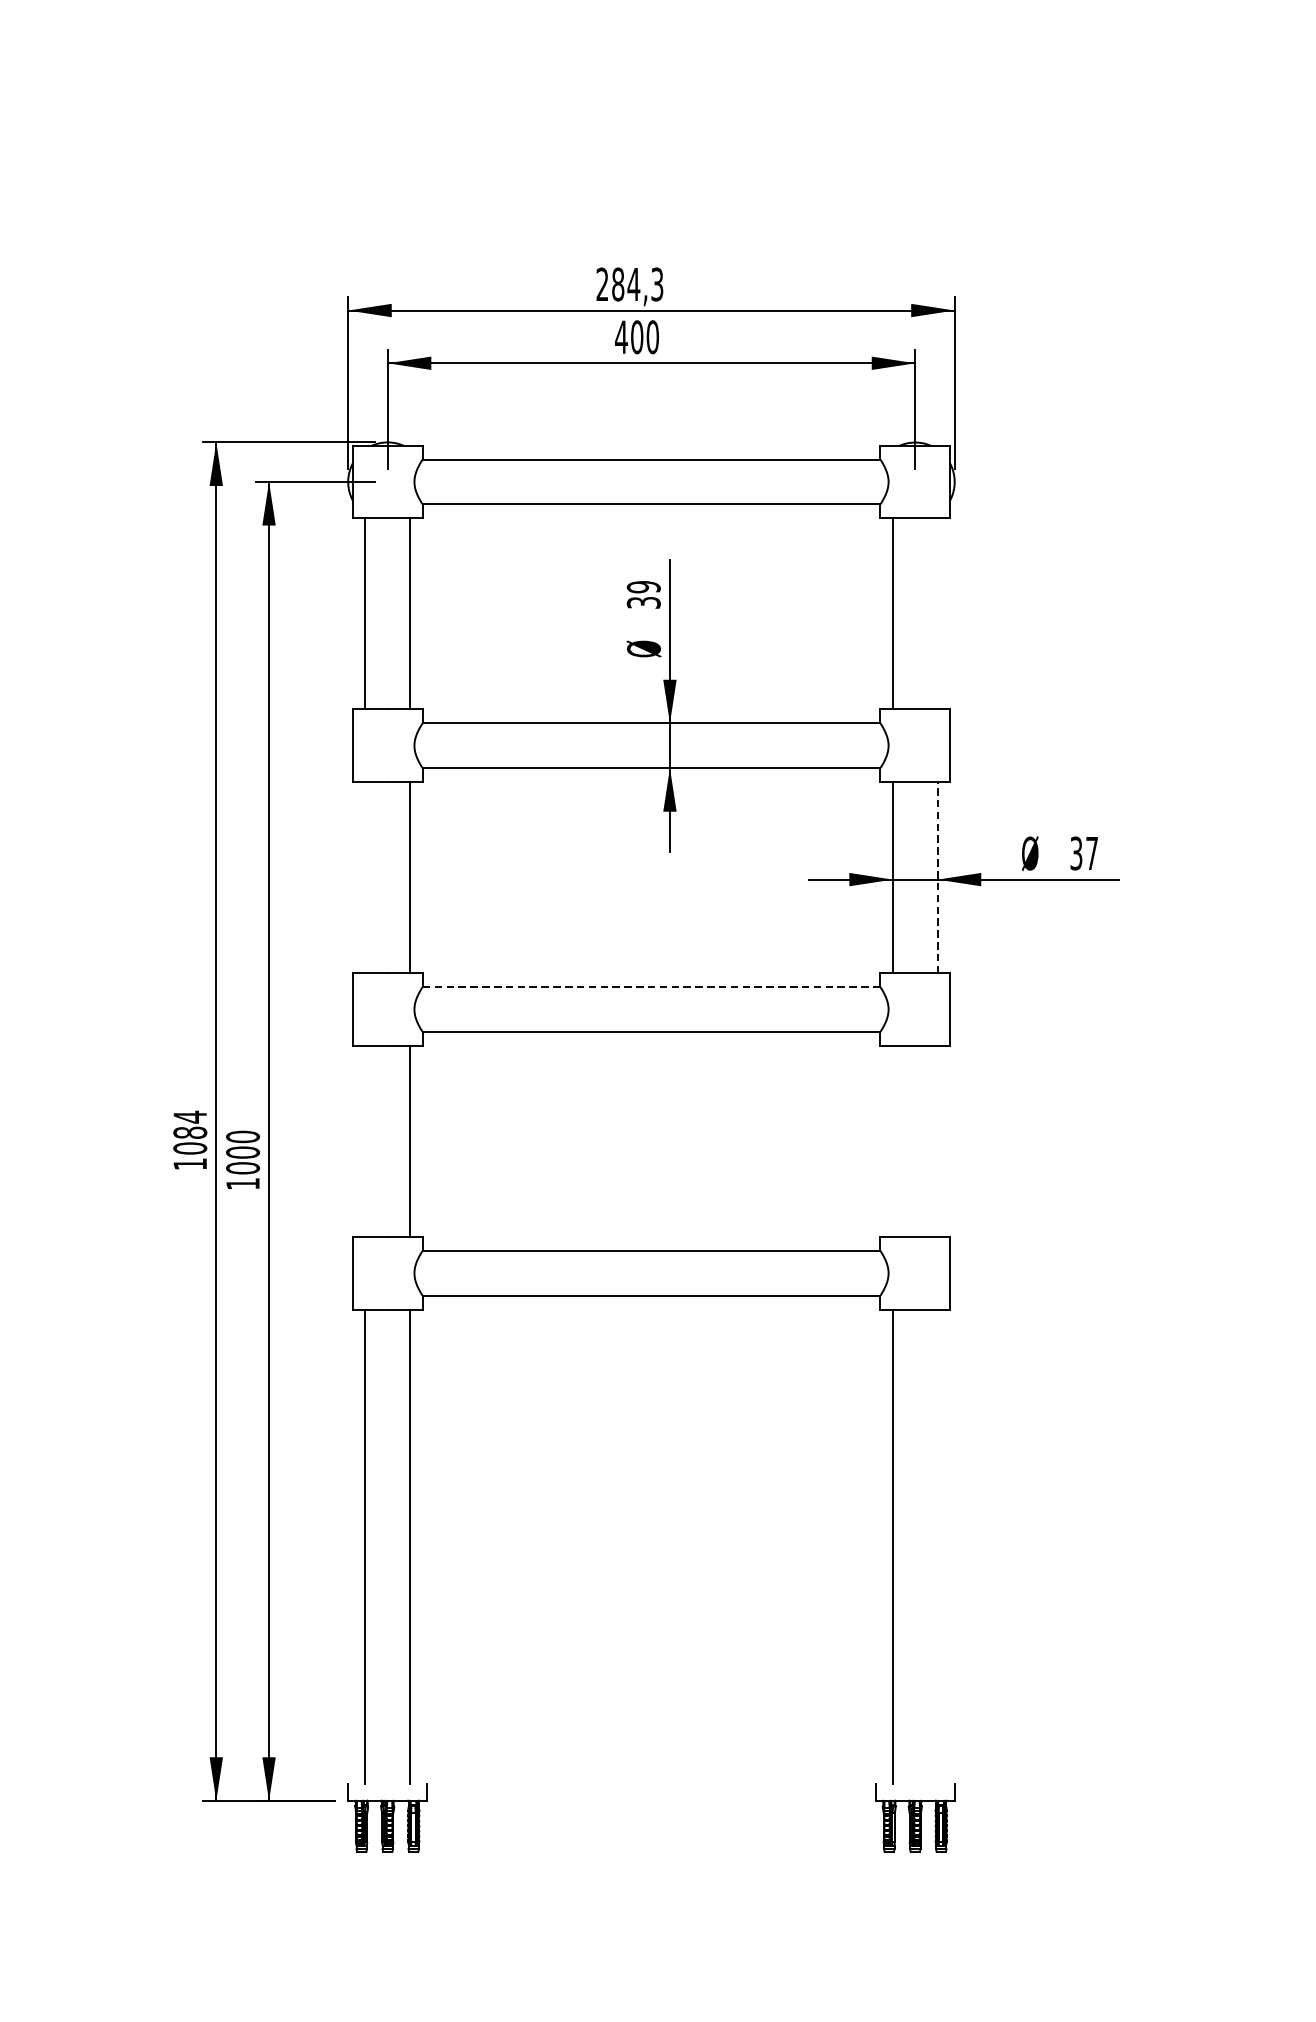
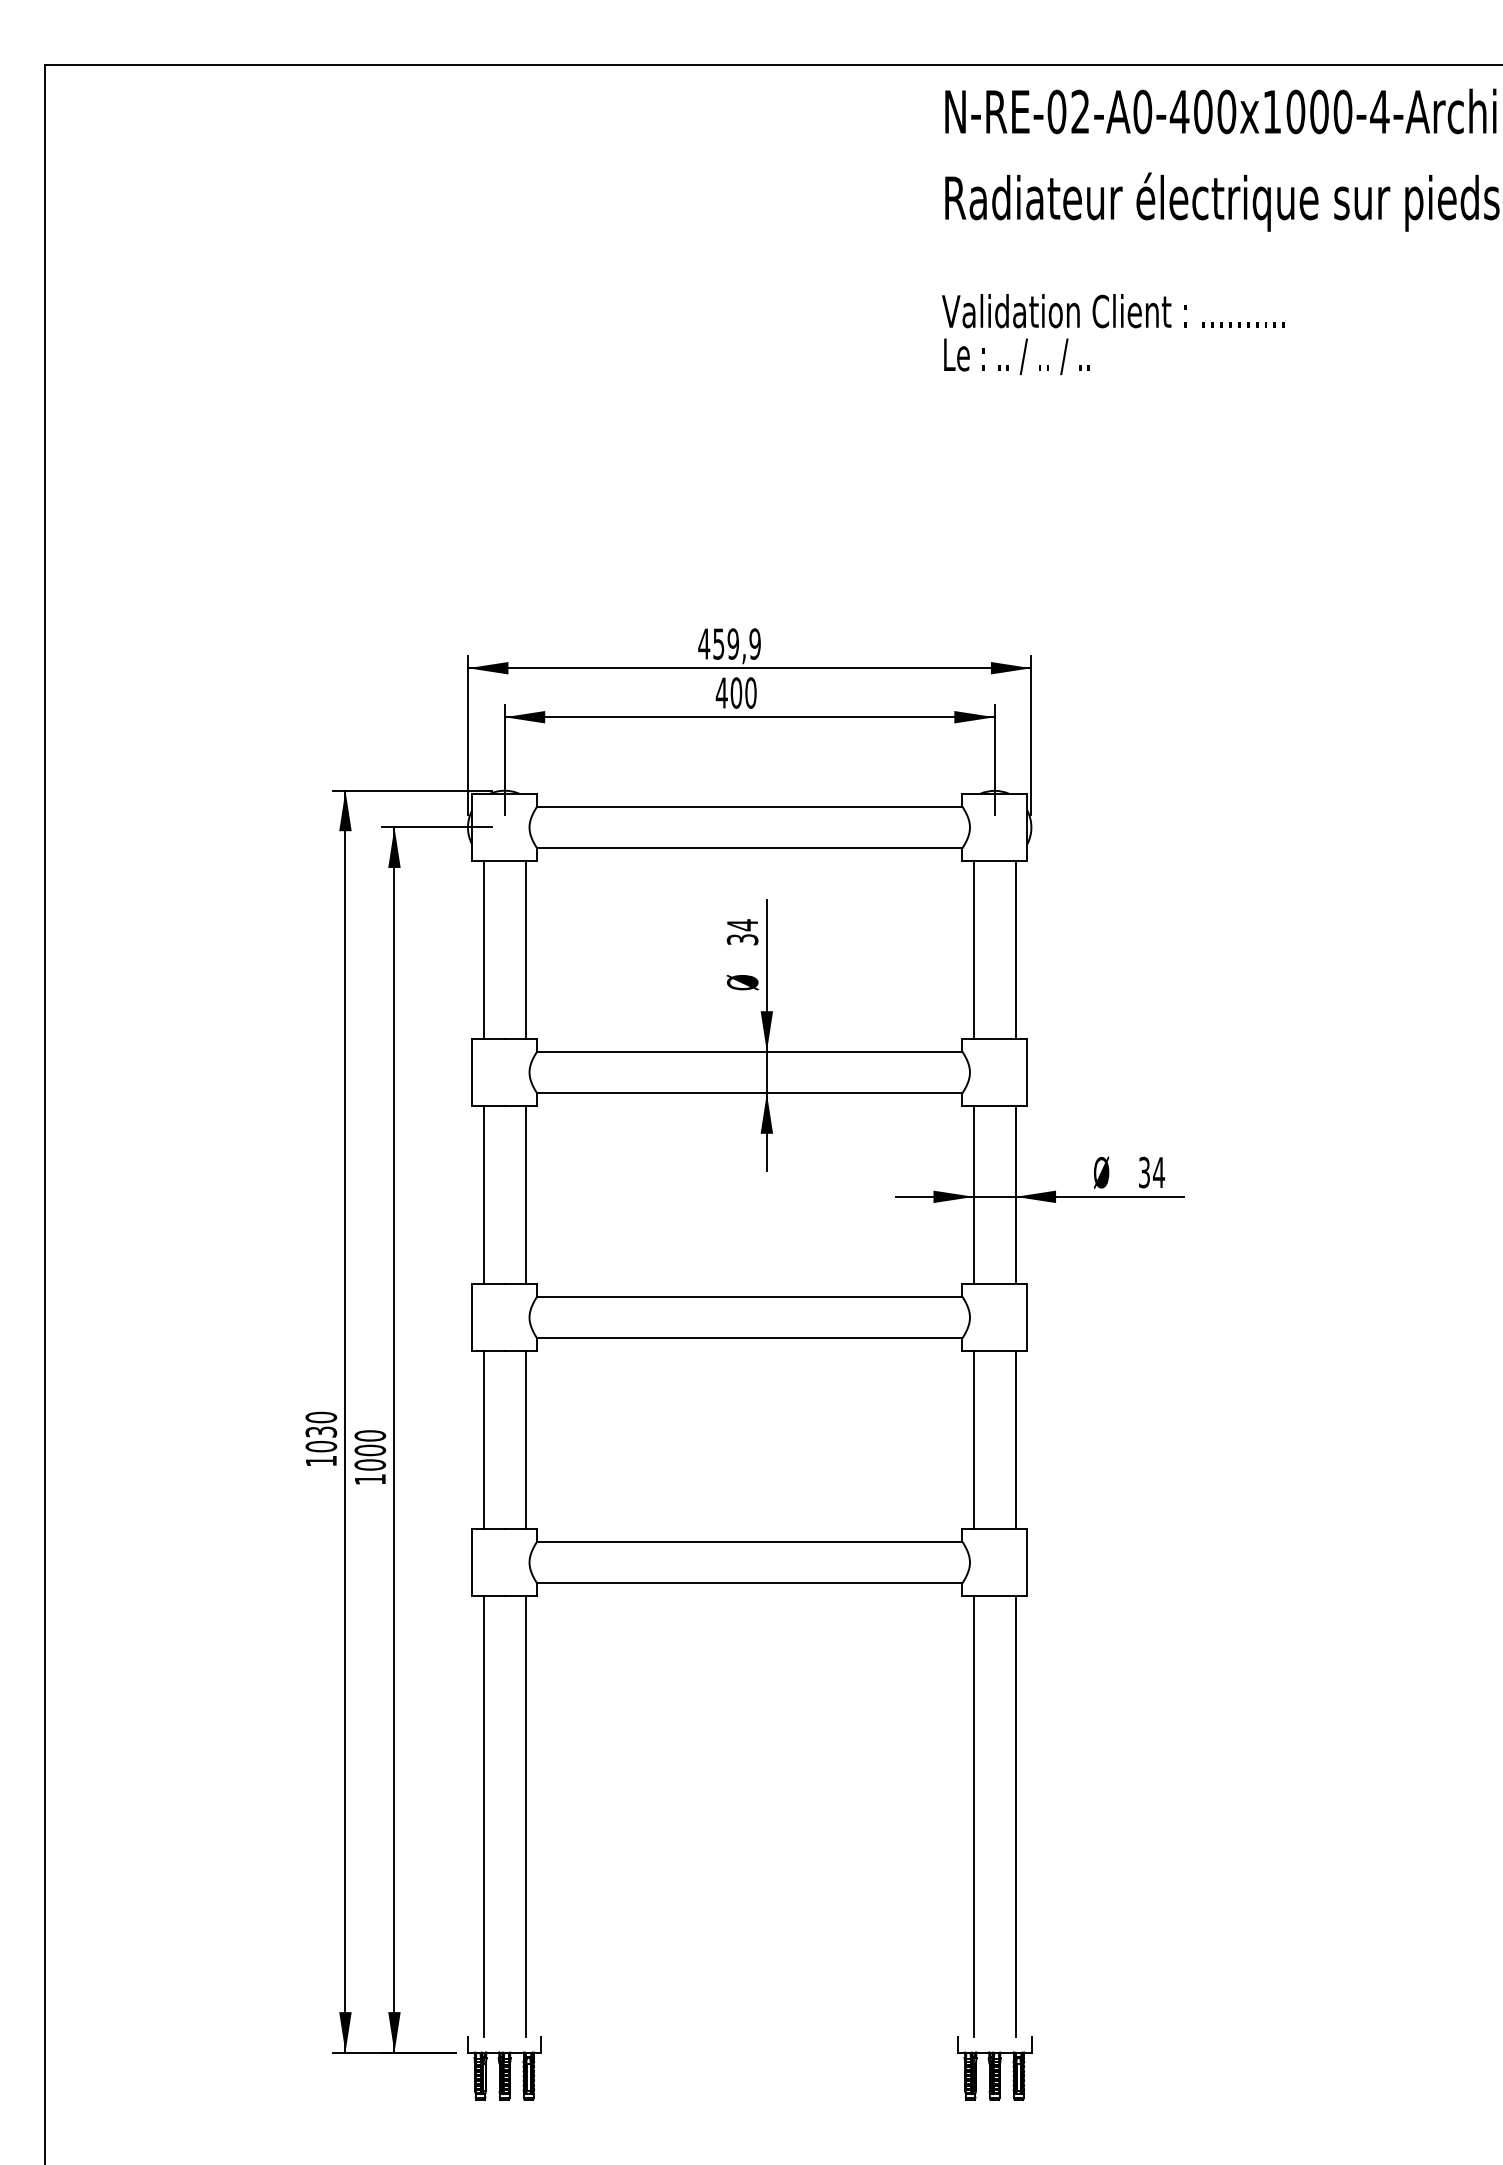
text: (629, 283) -> (729, 643), 284,3 -> 459,9
text: (643, 587) -> (742, 925), 39 -> 34
line: (937, 613) -> (1015, 949), added
text: (1091, 853) -> (1158, 1172), 37 -> 34
line: (364, 877) -> (483, 1194), added
line: (937, 878) -> (1015, 1195), dashed -> solid
line: (651, 986) -> (749, 1296), dashed -> solid
text: (190, 1124) -> (321, 1424), 1084 -> 1030
line: (364, 1140) -> (483, 1439), added
line: (892, 1140) -> (973, 1439), added
line: (937, 1140) -> (1015, 1439), added
line: (937, 1546) -> (1015, 1816), added

